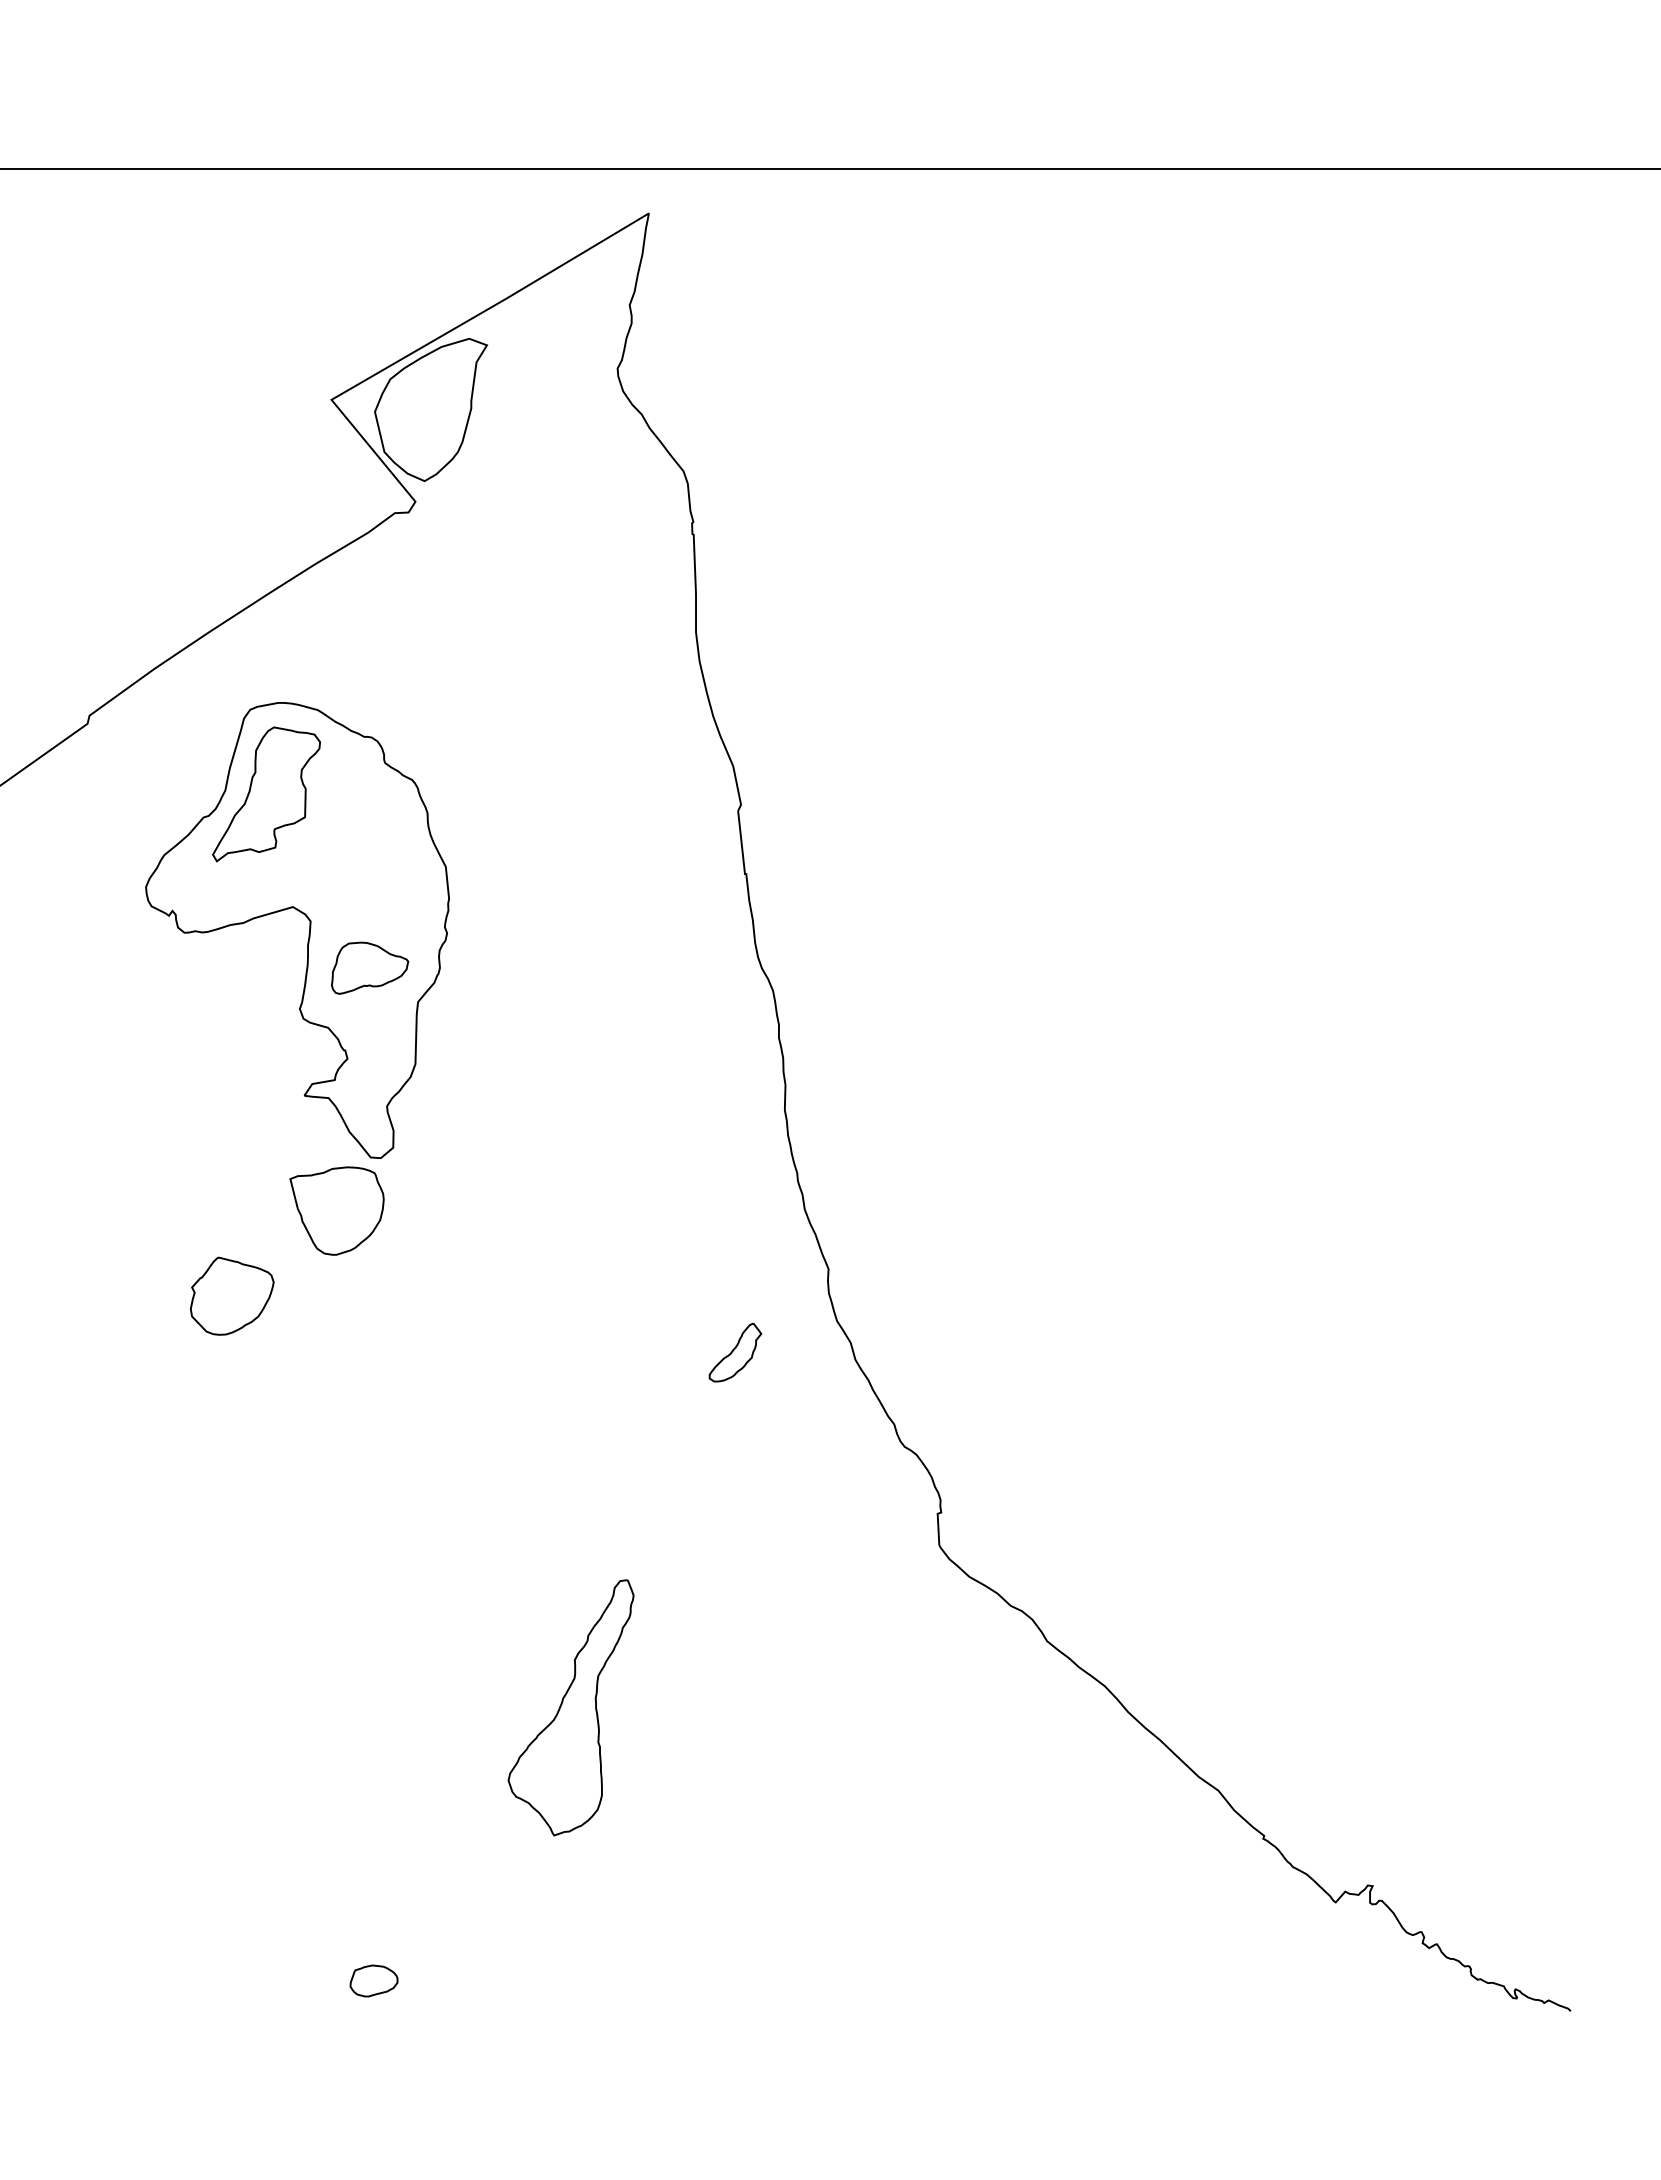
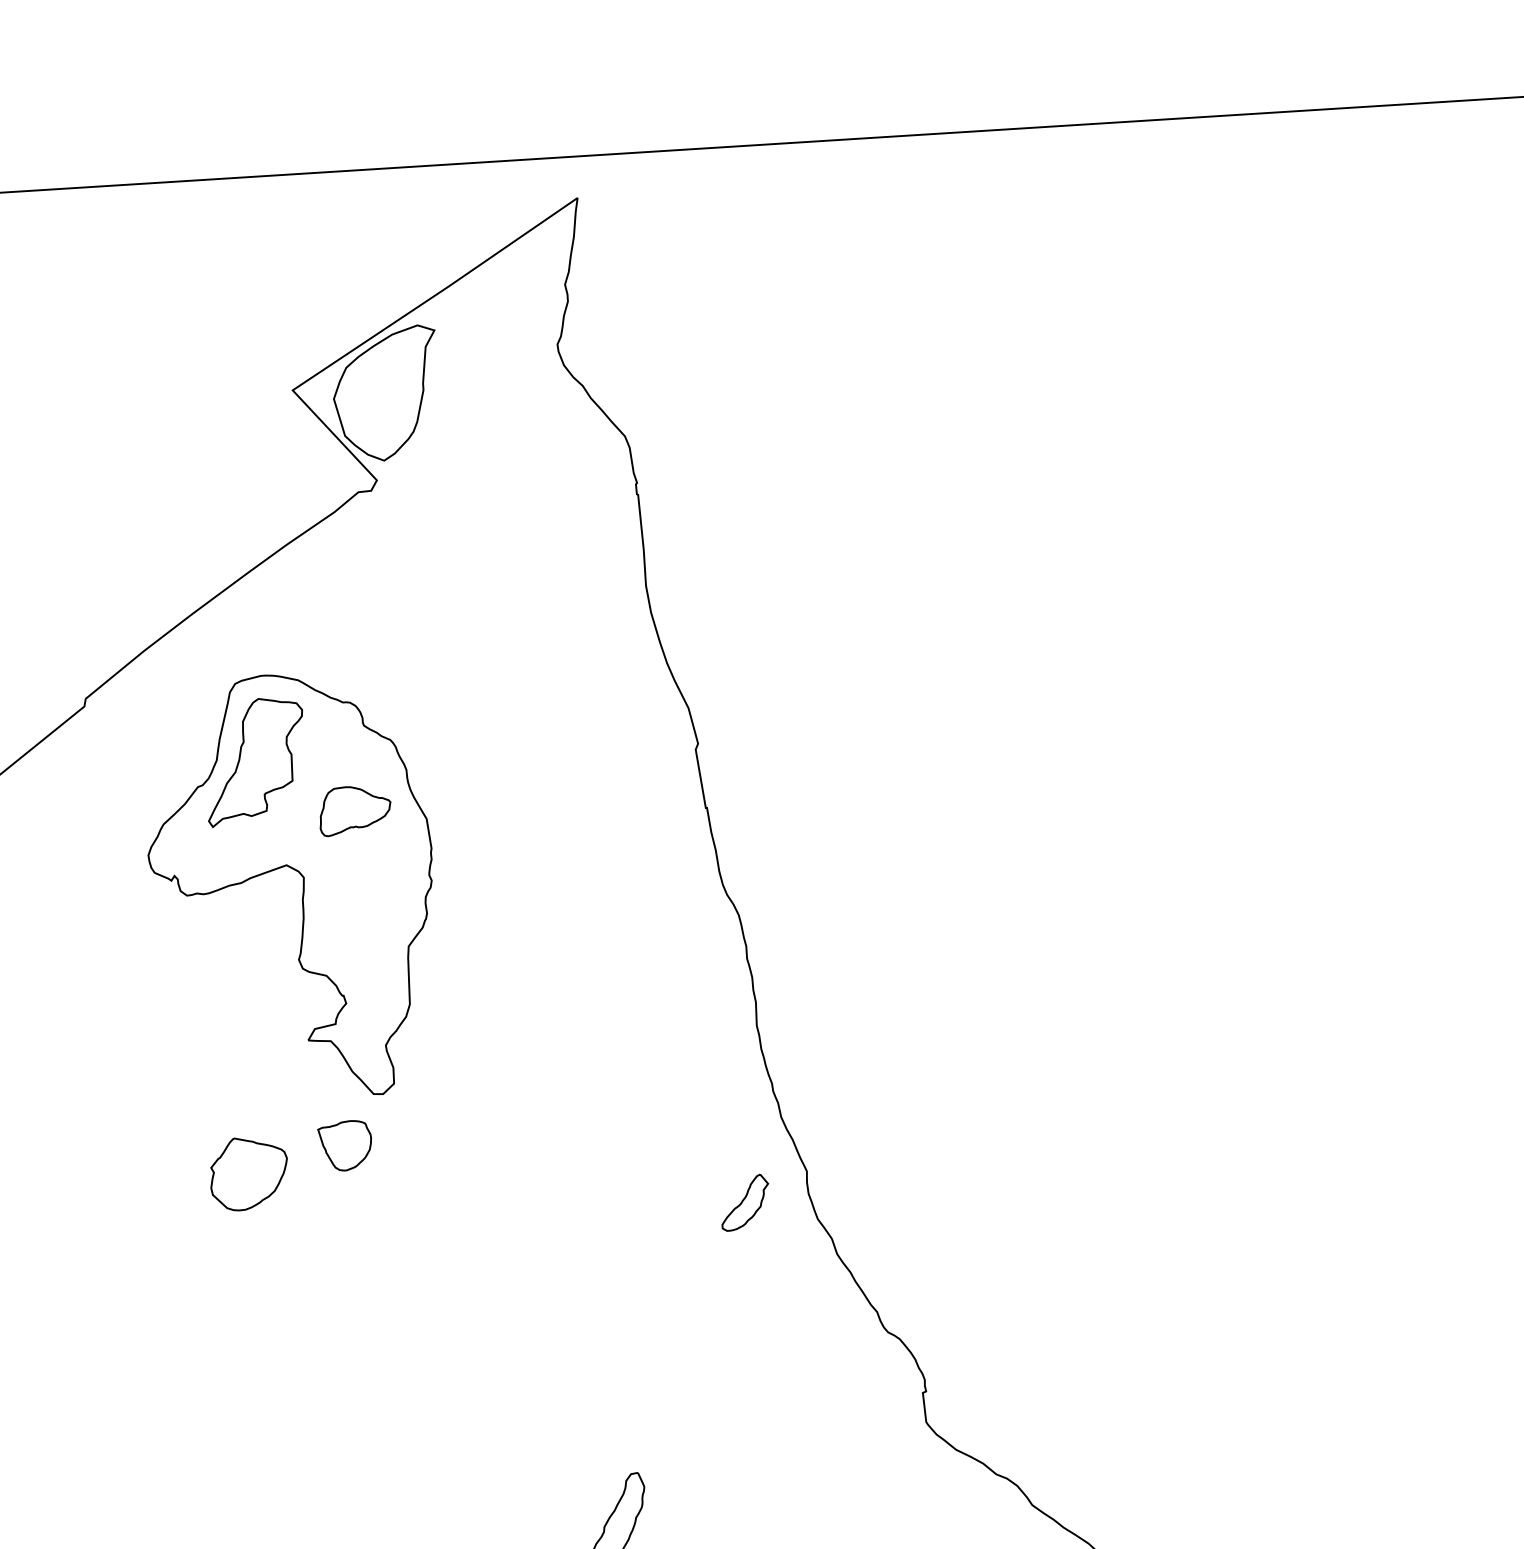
part: (370, 967) -> (355, 809), moved
part: (336, 1210) -> (344, 1145), size x0.6
part: (232, 1295) -> (249, 1173), moved
part: (735, 1352) -> (745, 1202), moved

